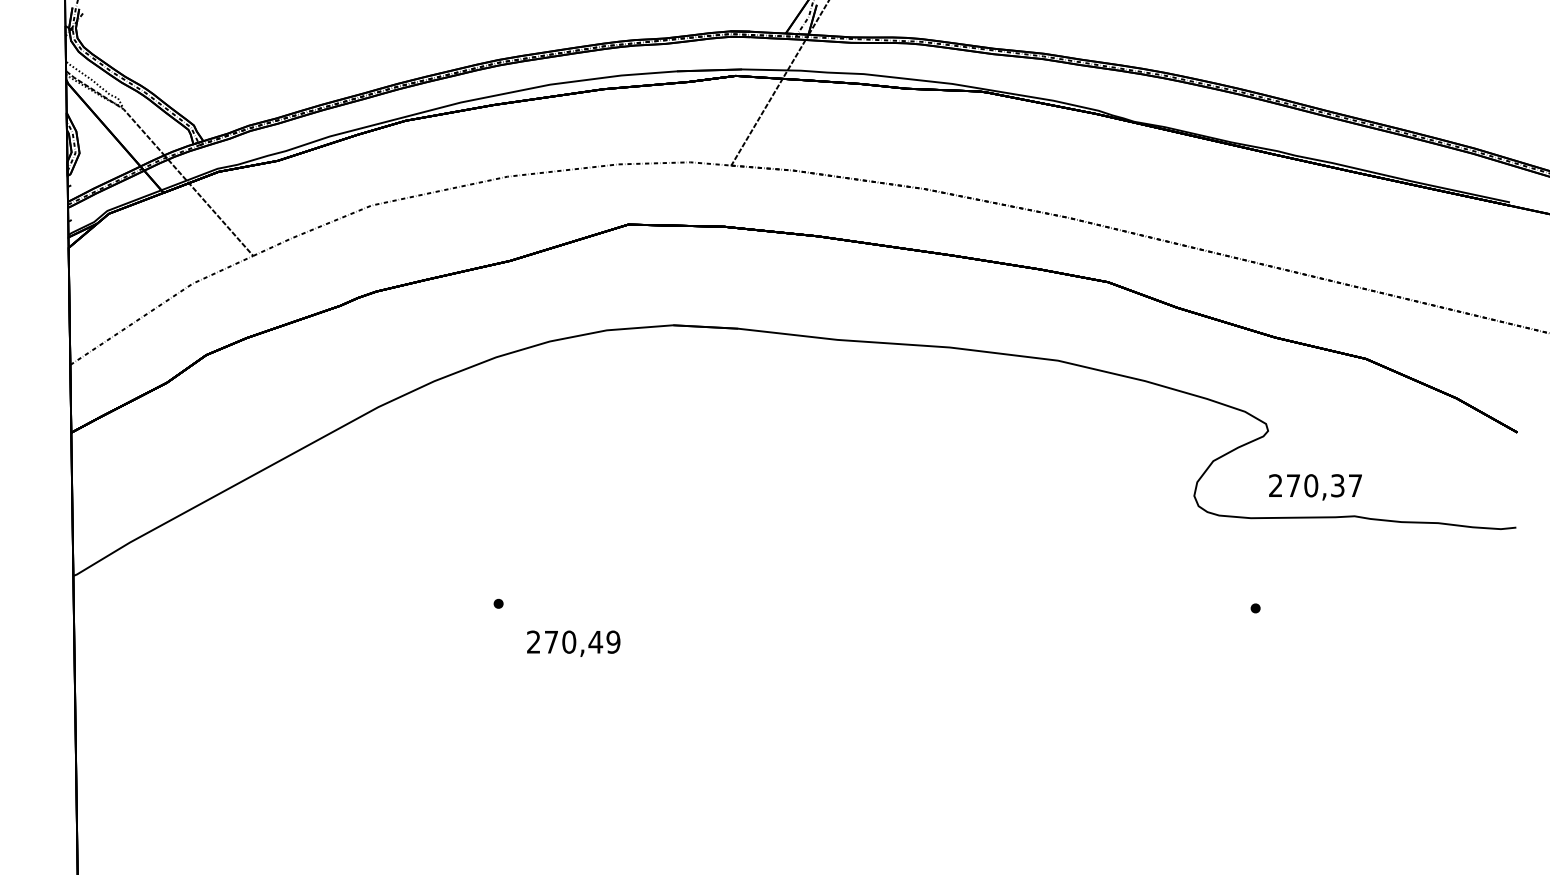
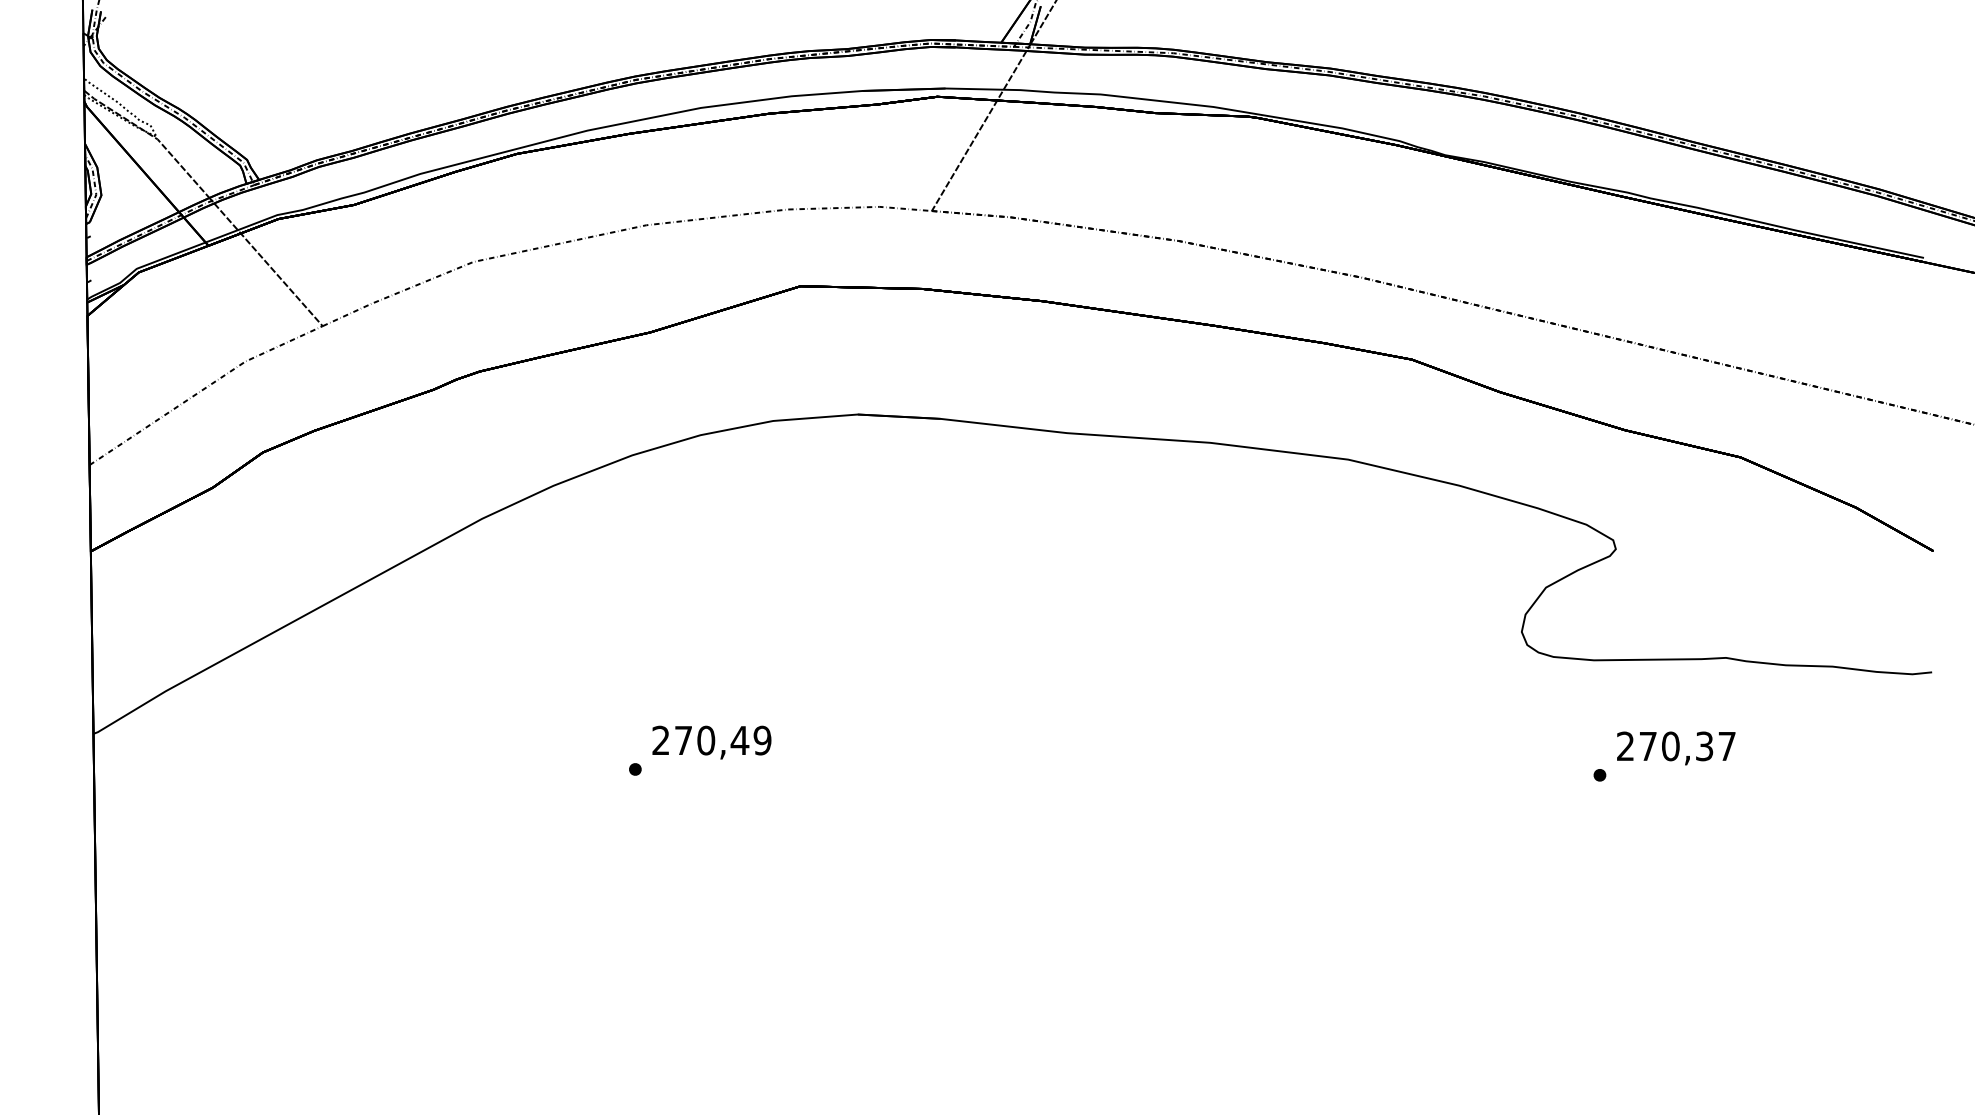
text: (1315, 487) -> (1676, 748), moved
text: (573, 643) -> (711, 742), moved

